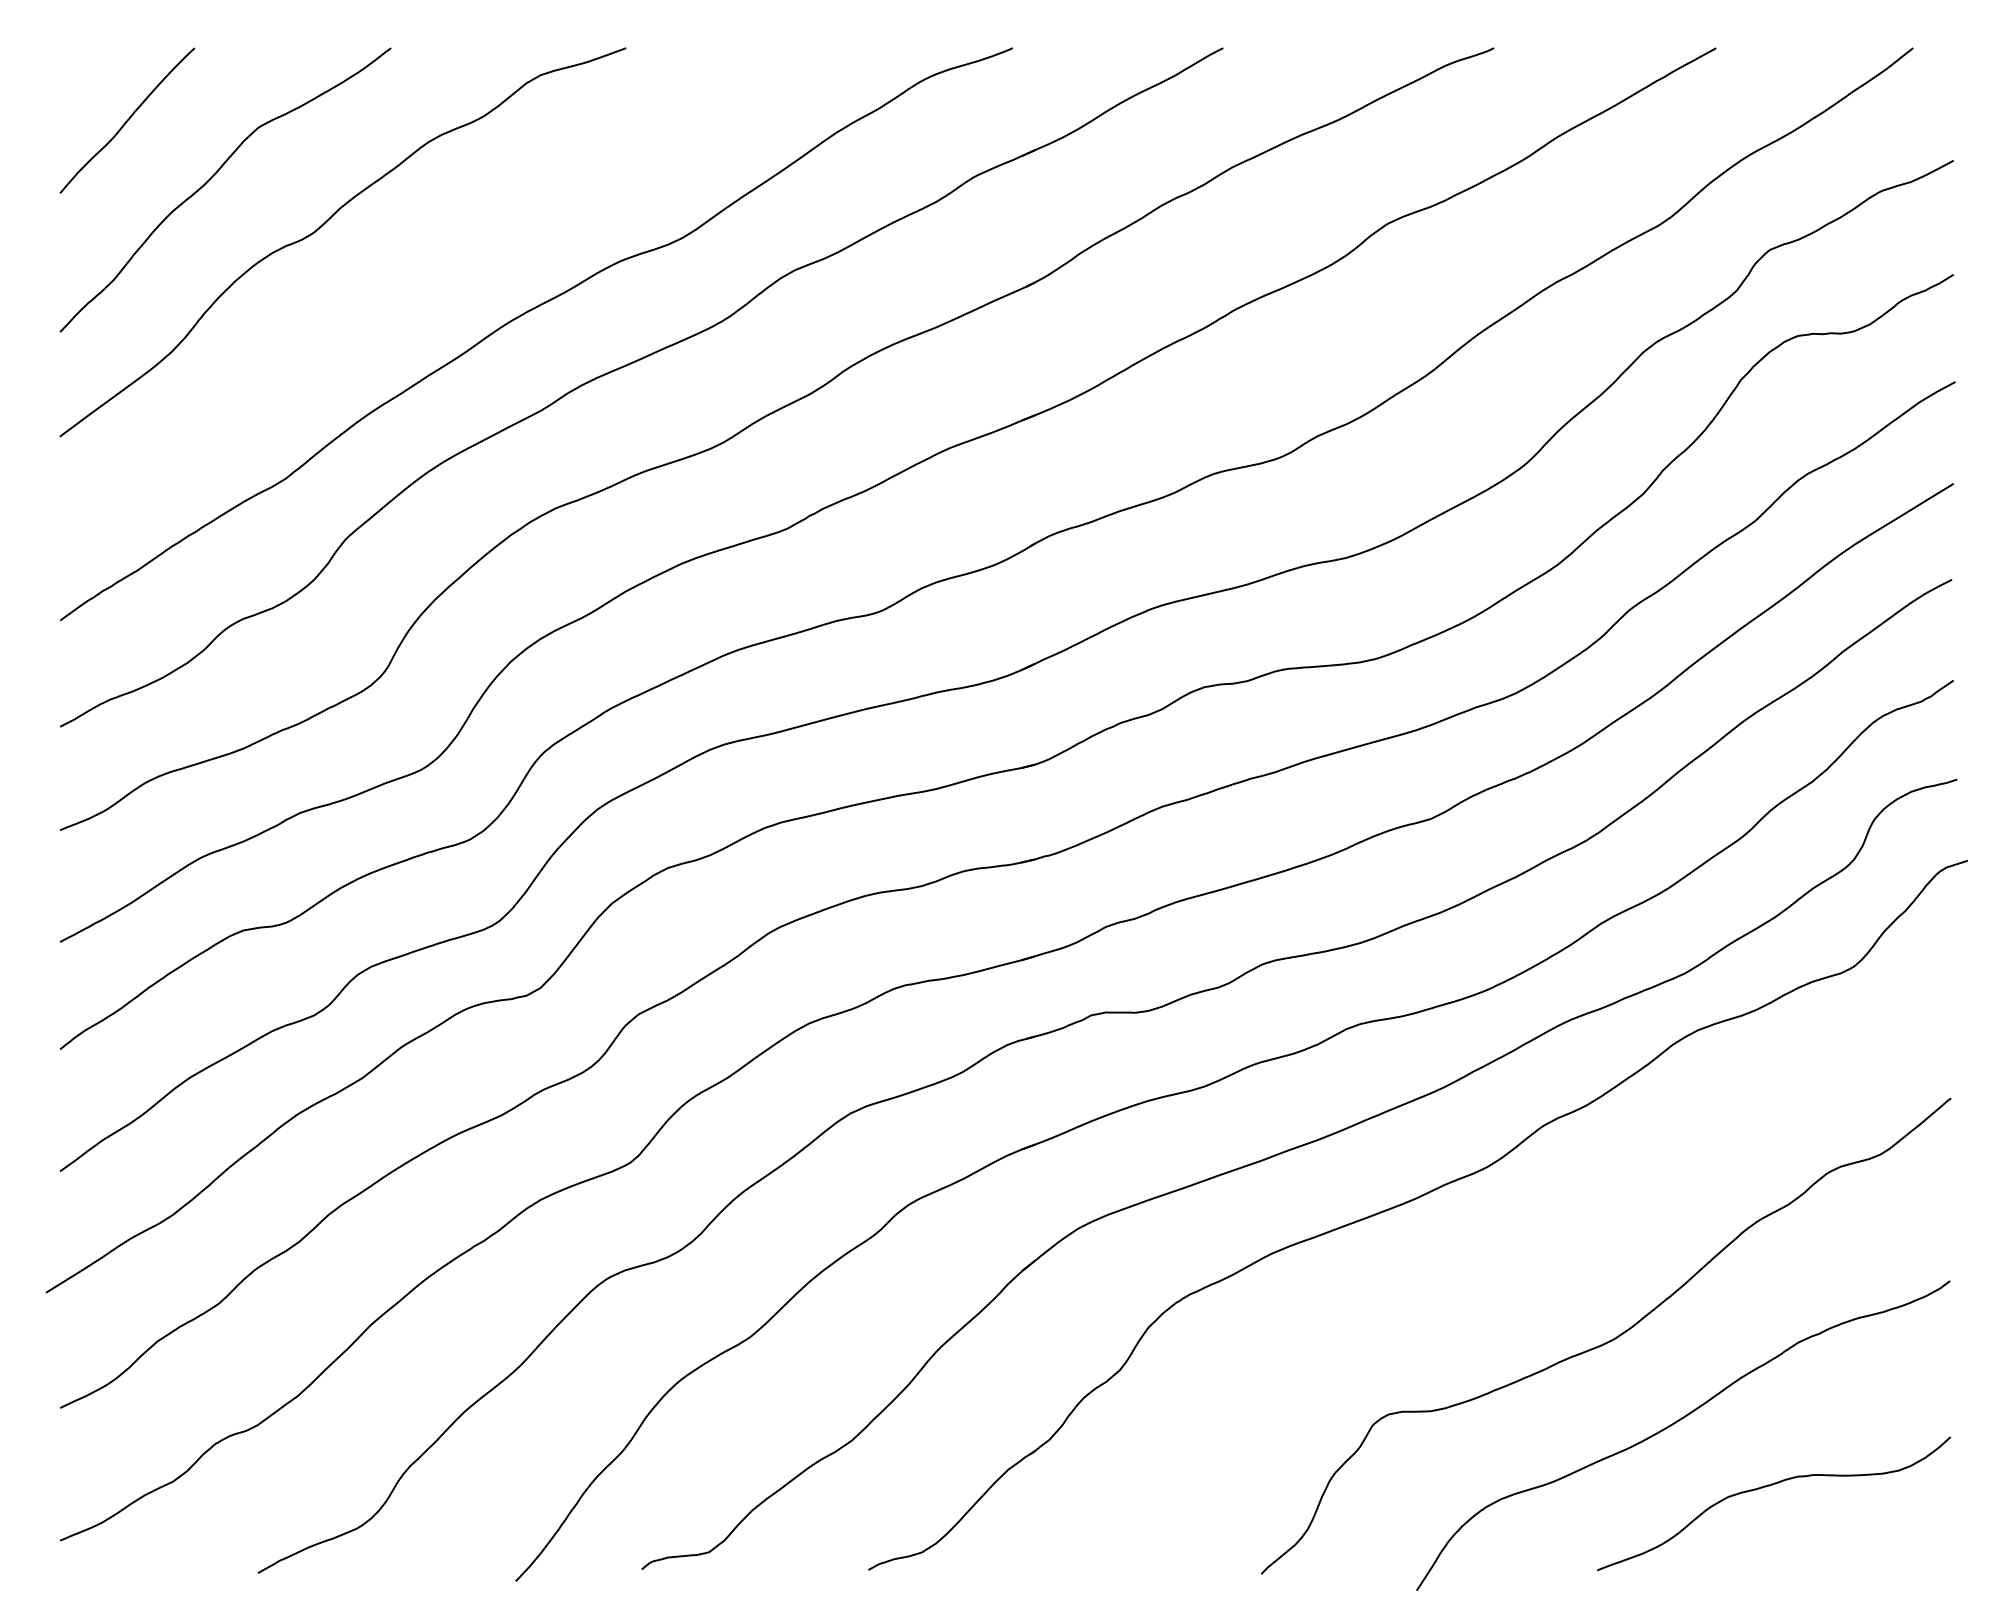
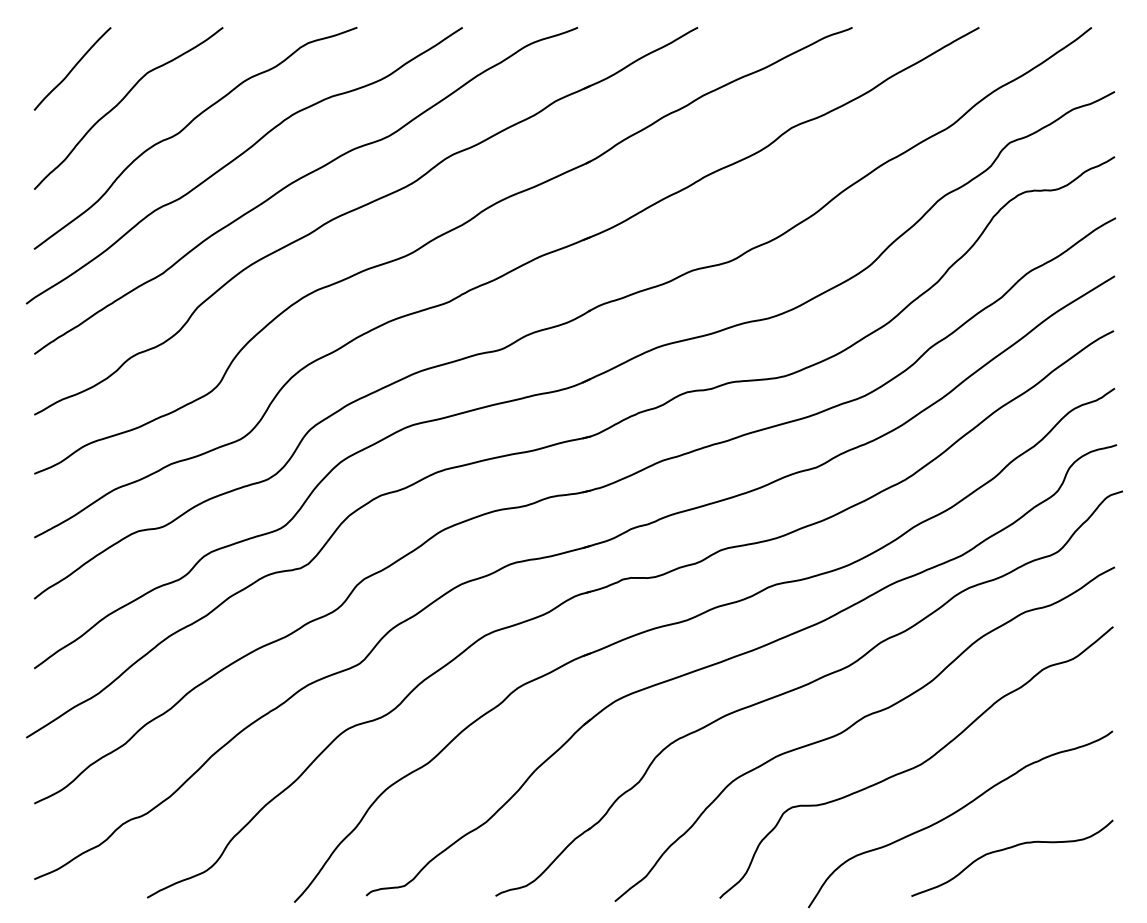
curve: (416, 277) -> (237, 158), added
curve: (1499, 1269) -> (855, 724), added

